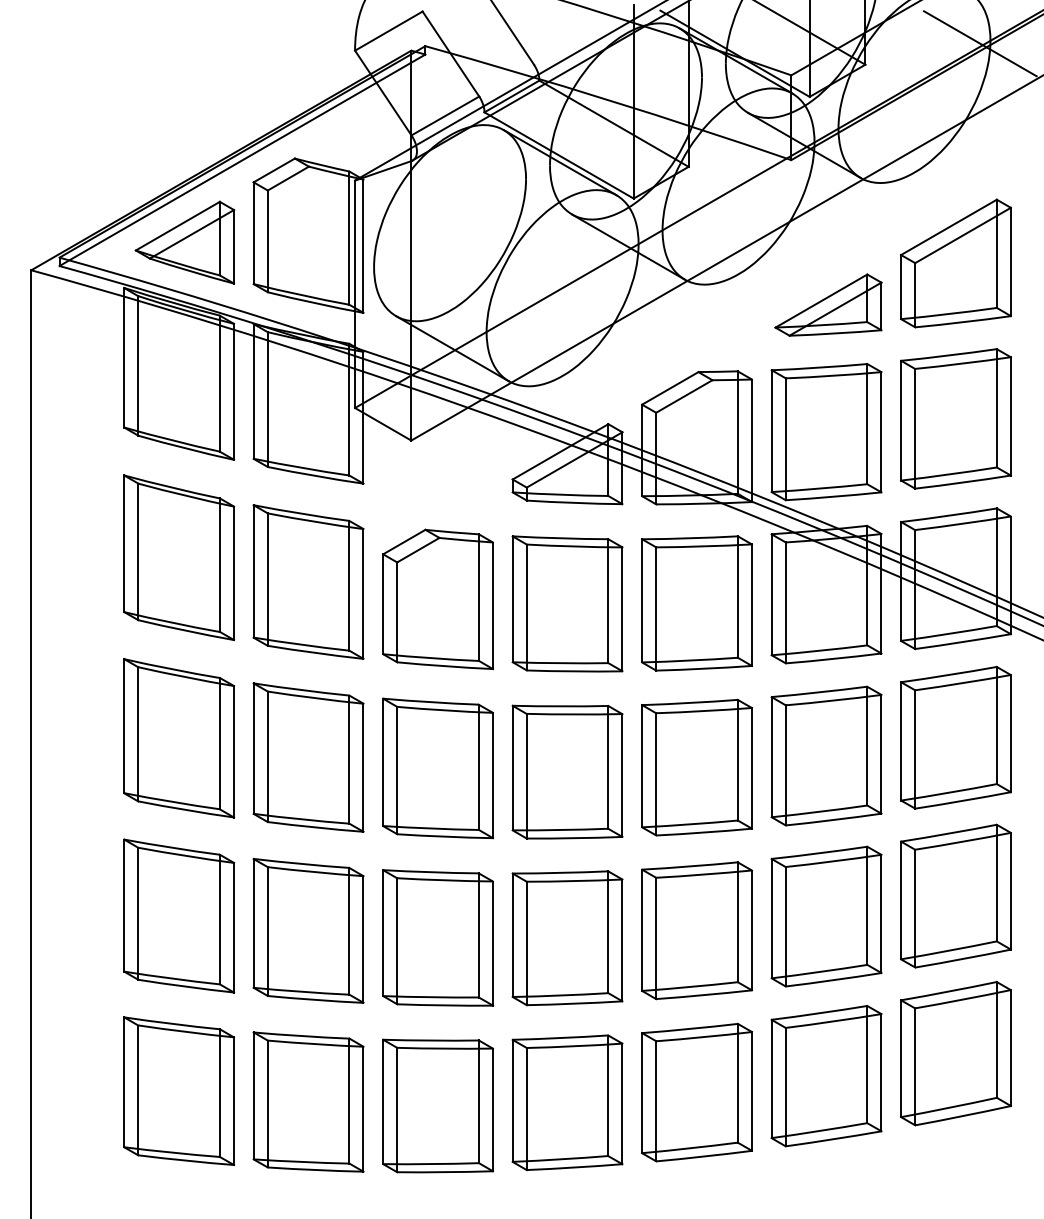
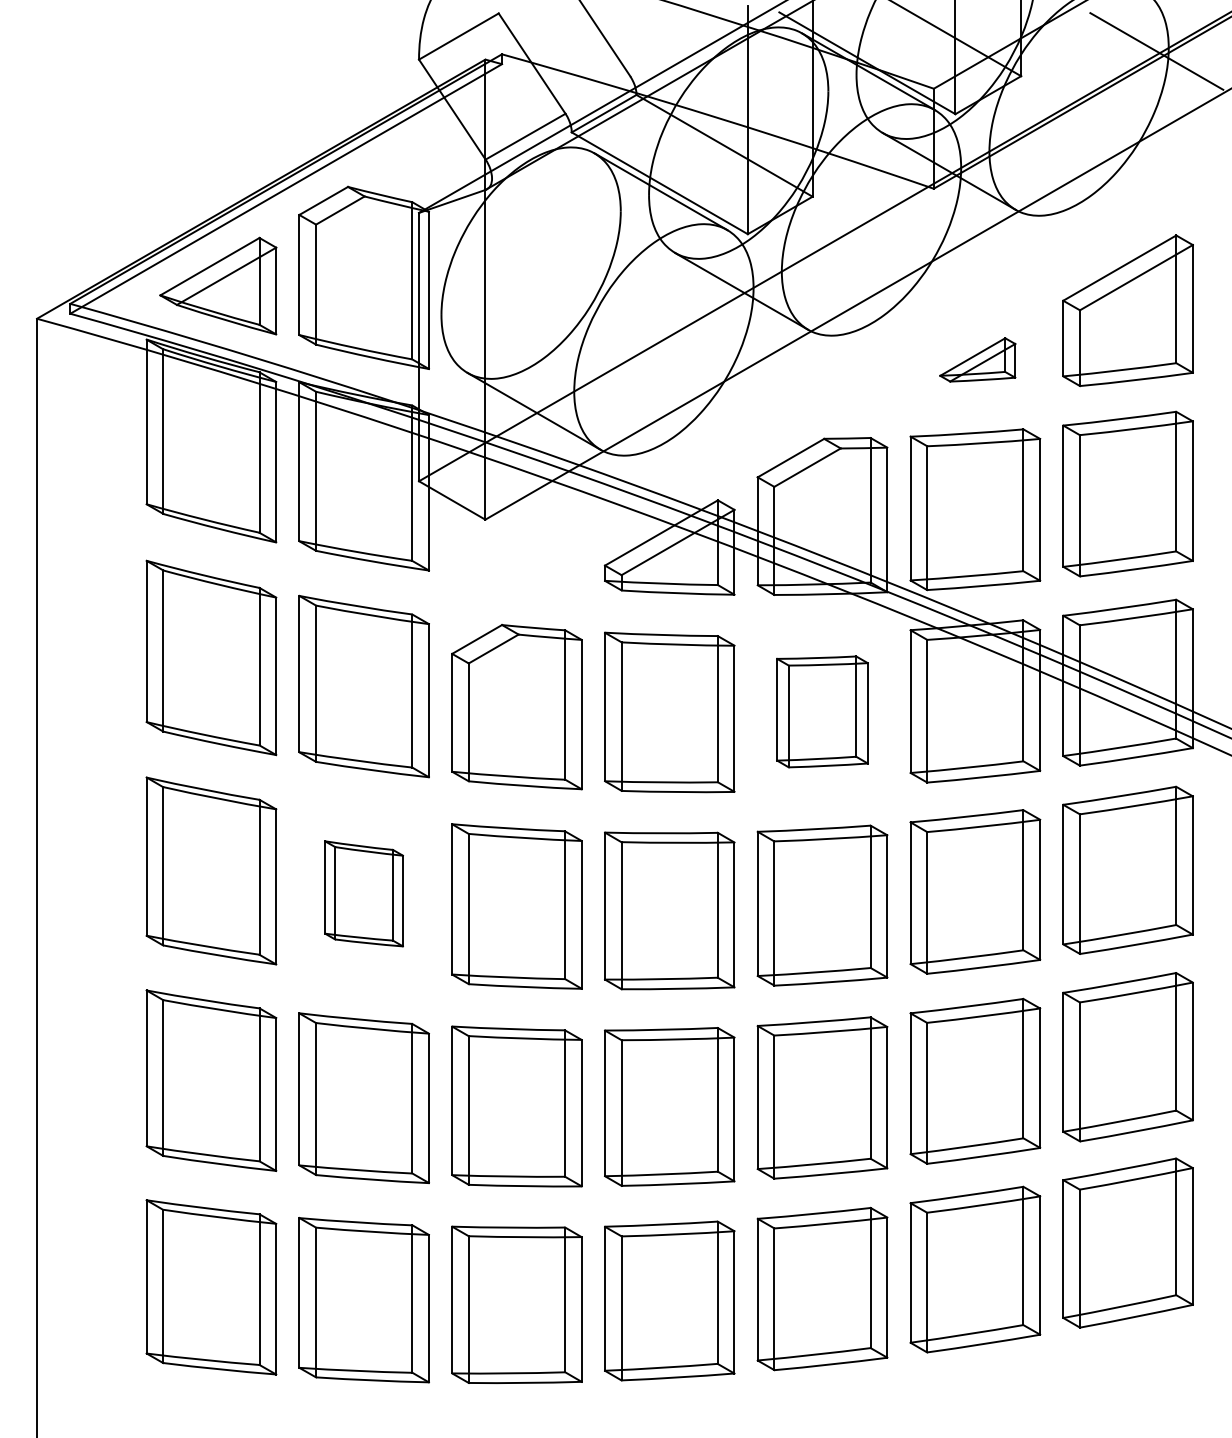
part: (828, 304) -> (977, 359), size x0.6
part: (697, 603) -> (822, 711), size x0.7
part: (308, 757) -> (363, 893), size x0.6

